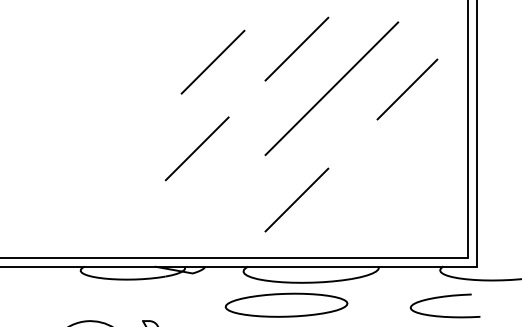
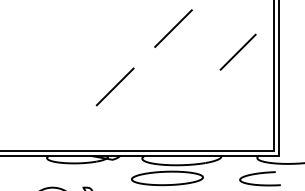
line: (213, 60) -> (124, 35), removed
line: (331, 88) -> (193, 51), removed
line: (296, 199) -> (173, 116), removed

